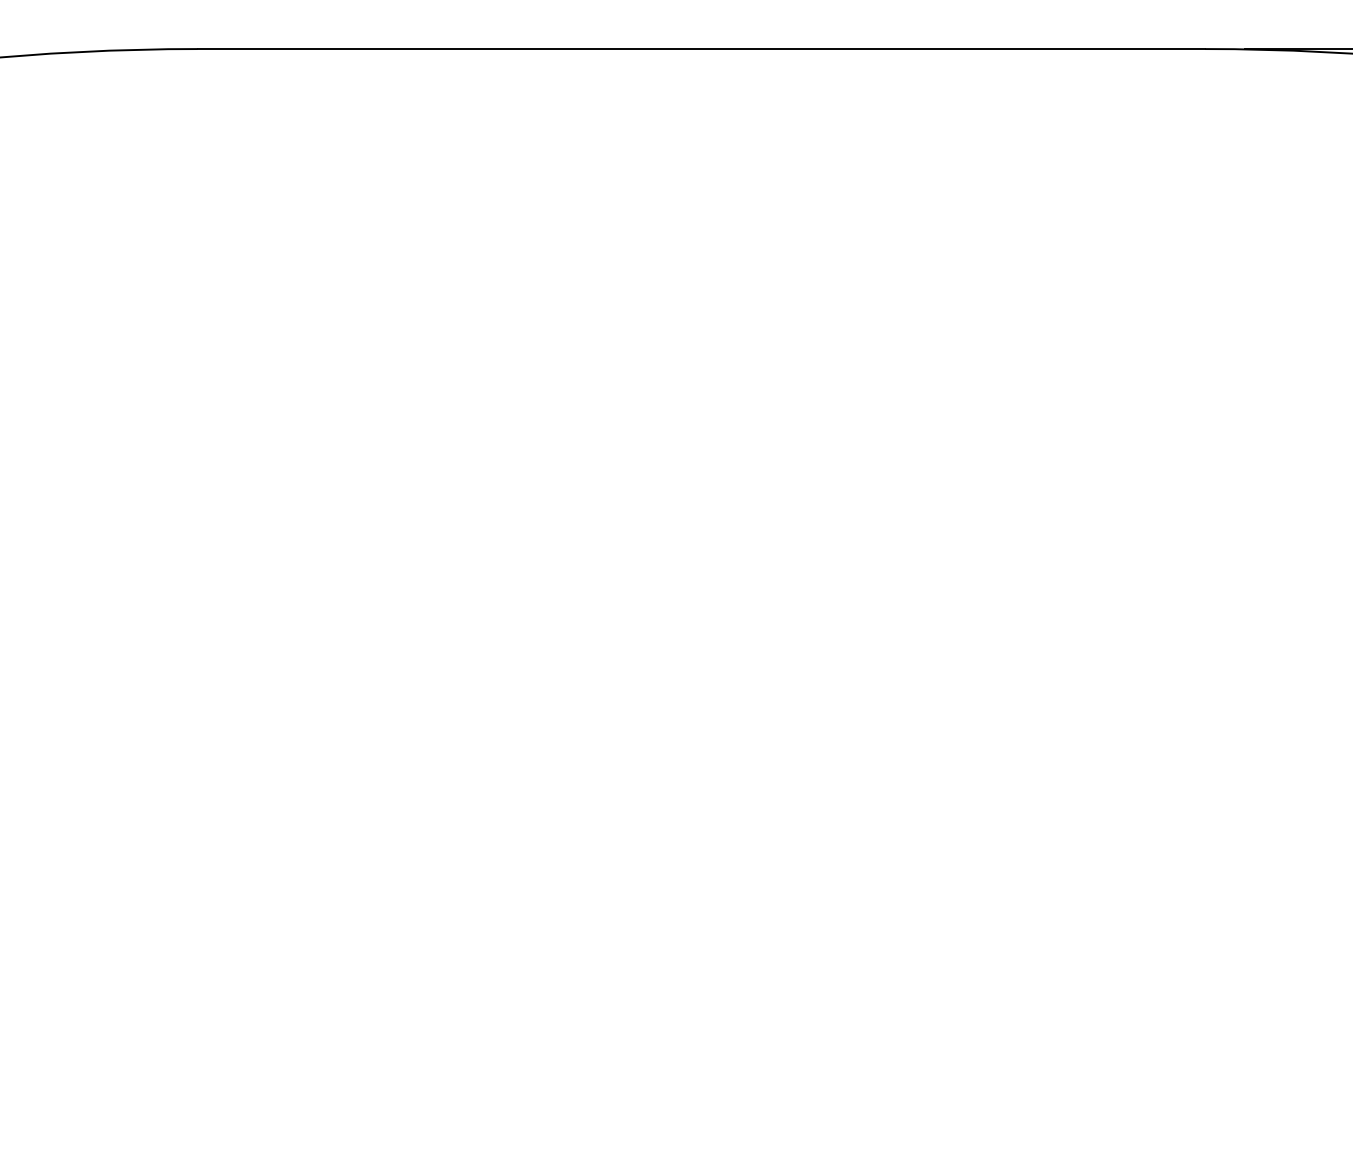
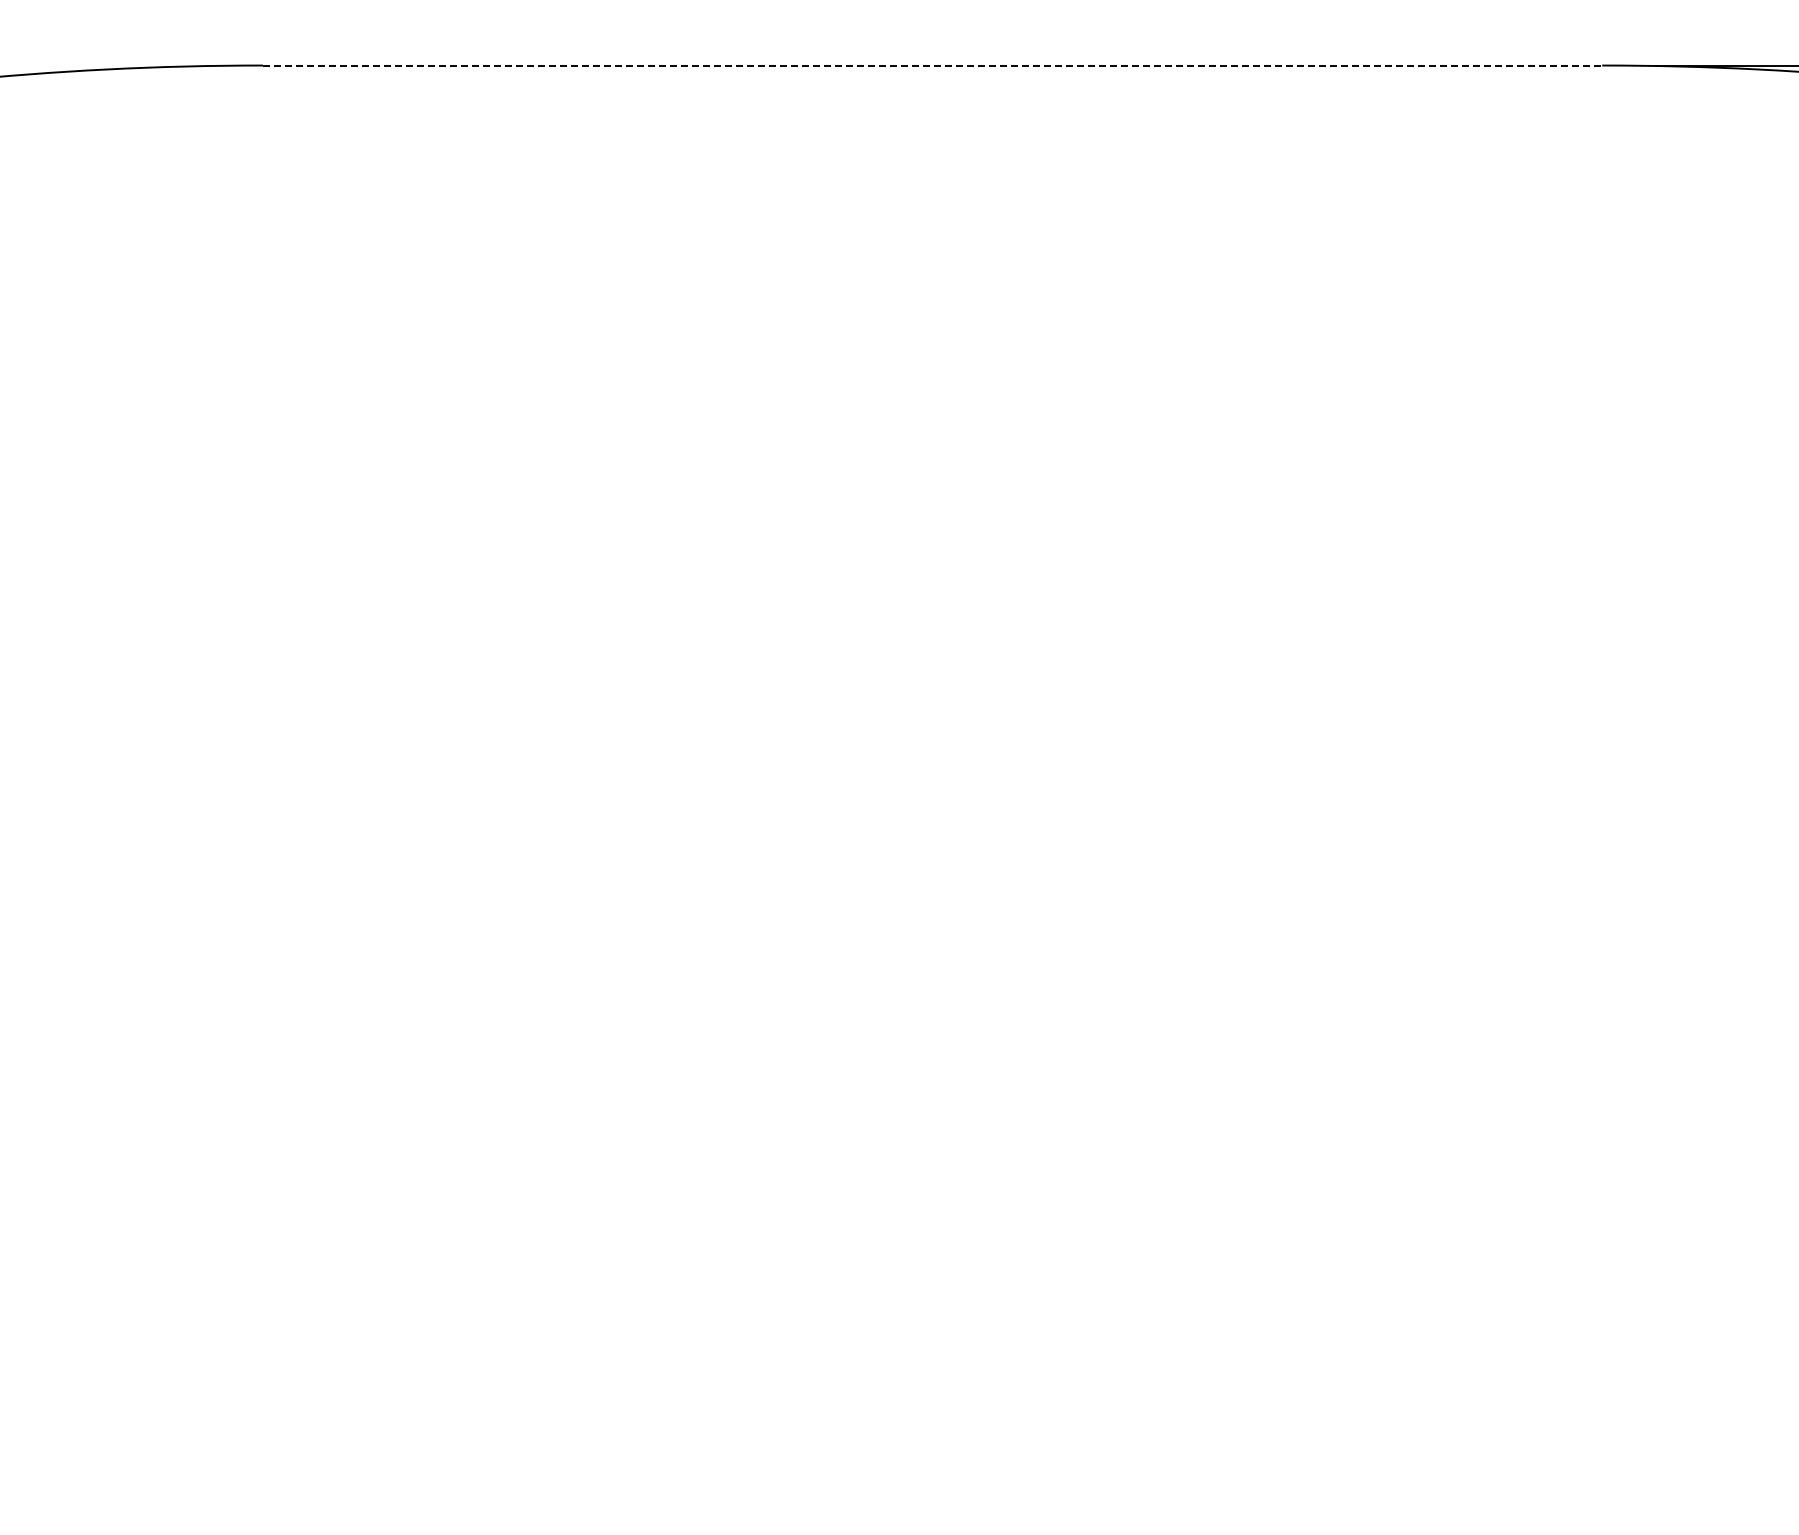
line: (701, 49) -> (932, 65), solid -> dashed

